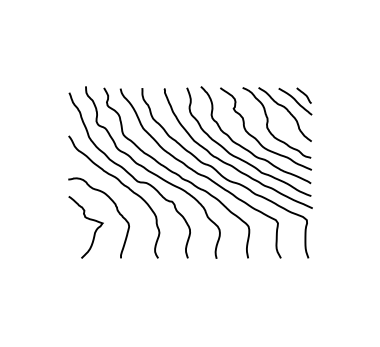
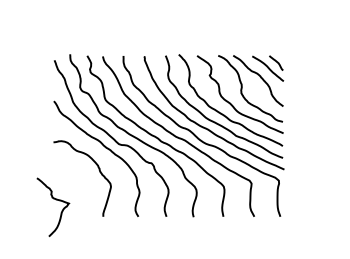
curve: (87, 219) -> (54, 199), moved

